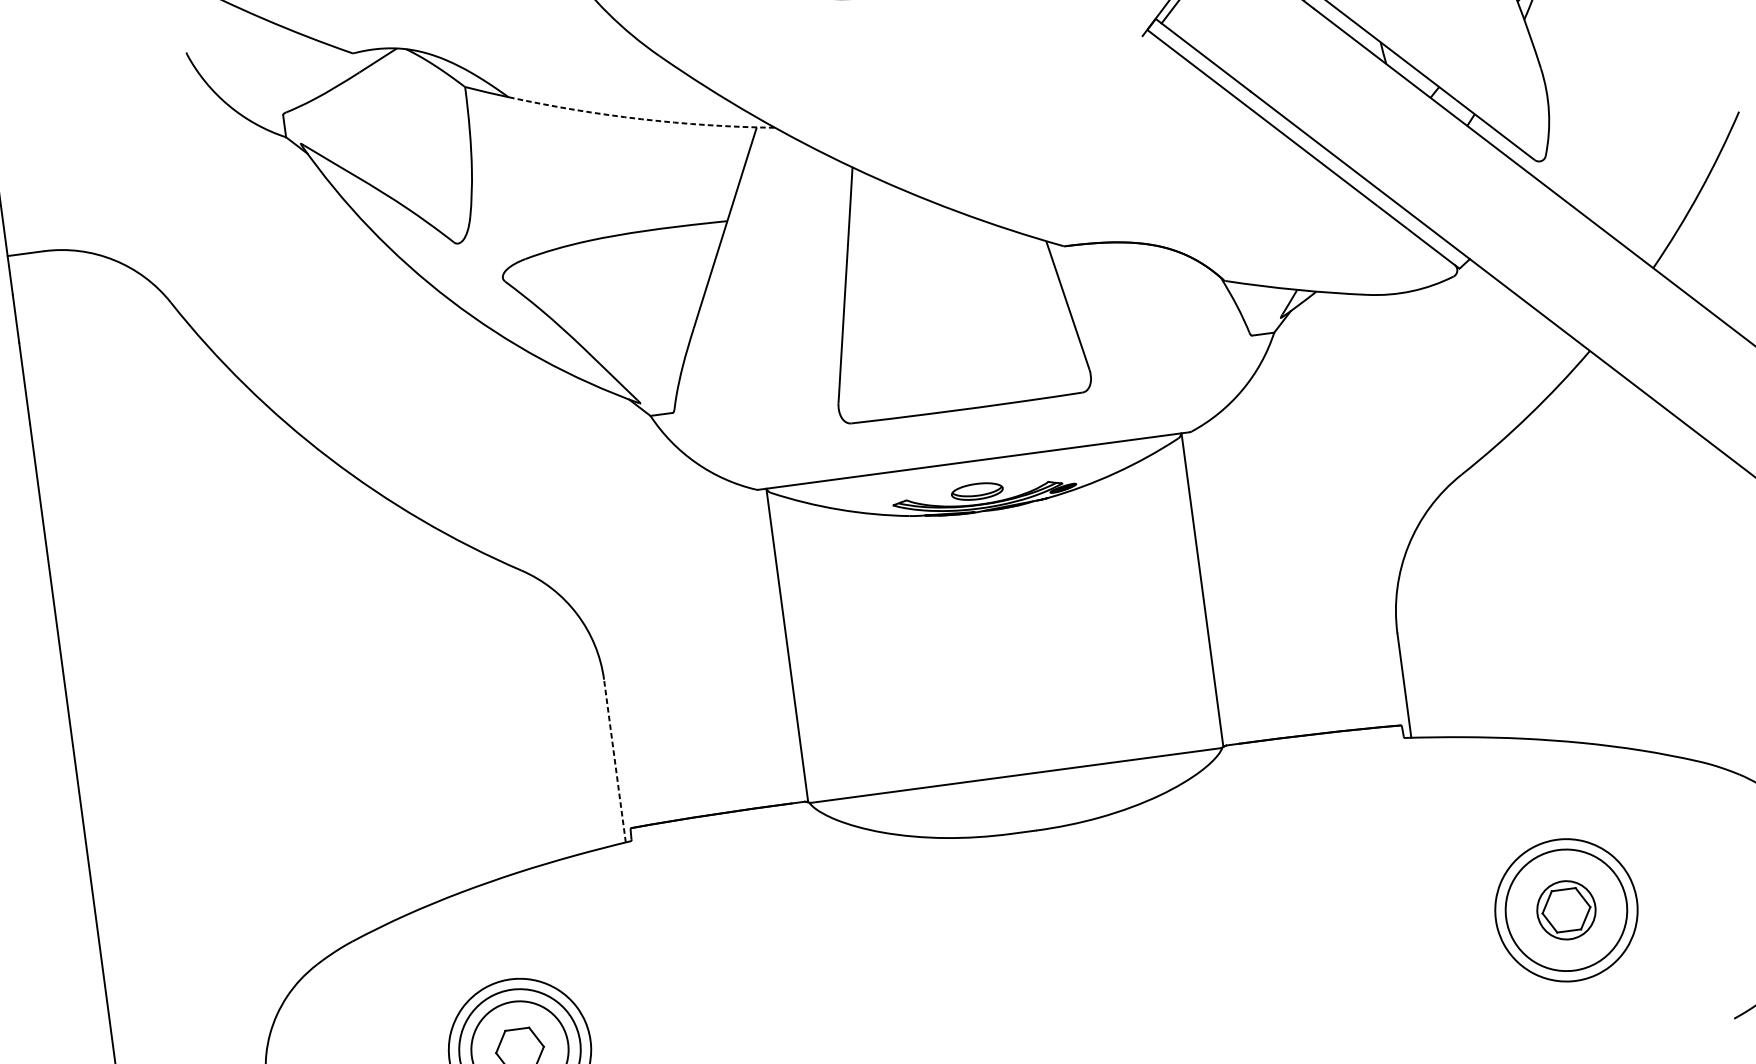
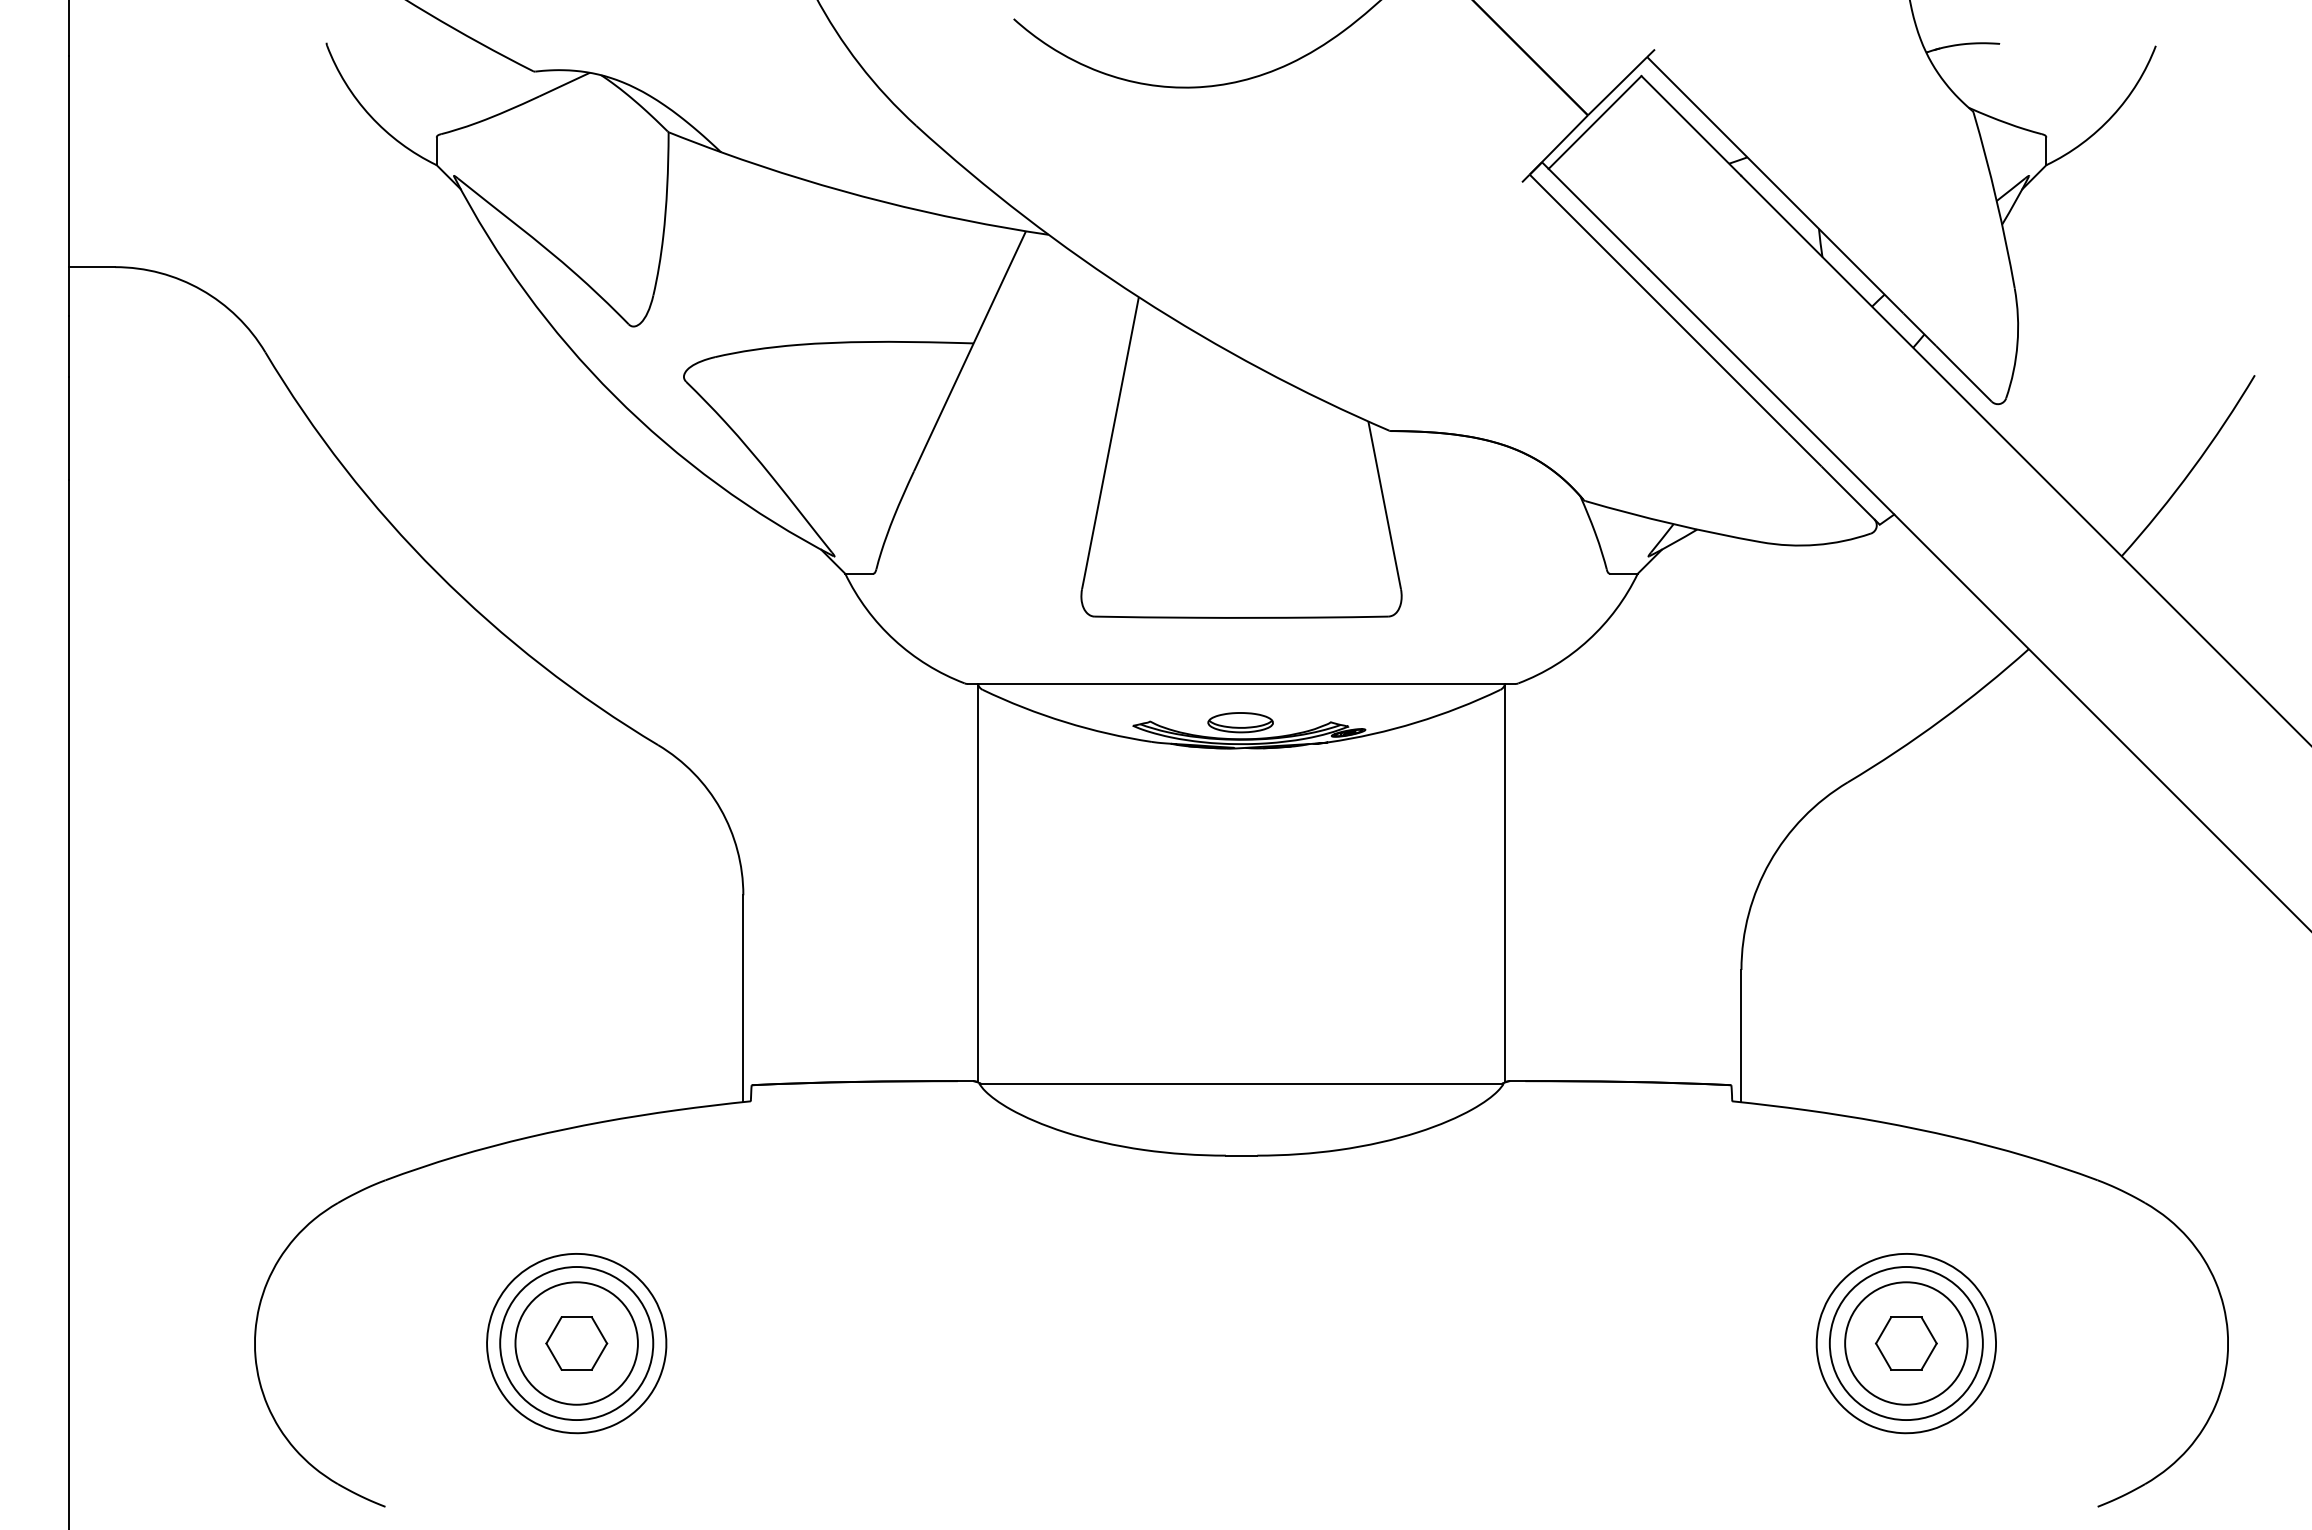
arc: (641, 118) -> (883, 201), dashed -> solid
line: (615, 760) -> (743, 998), dashed -> solid
circle: (1566, 910) -> (1906, 1343), size x1.67

